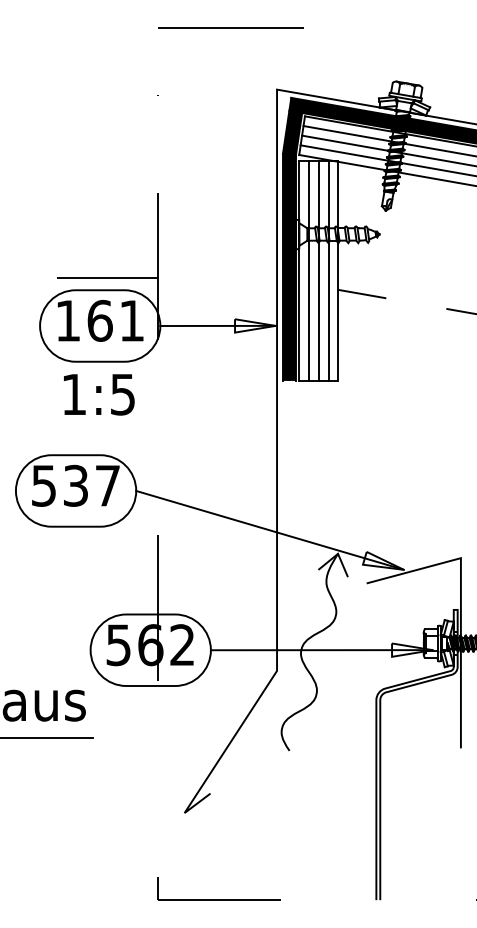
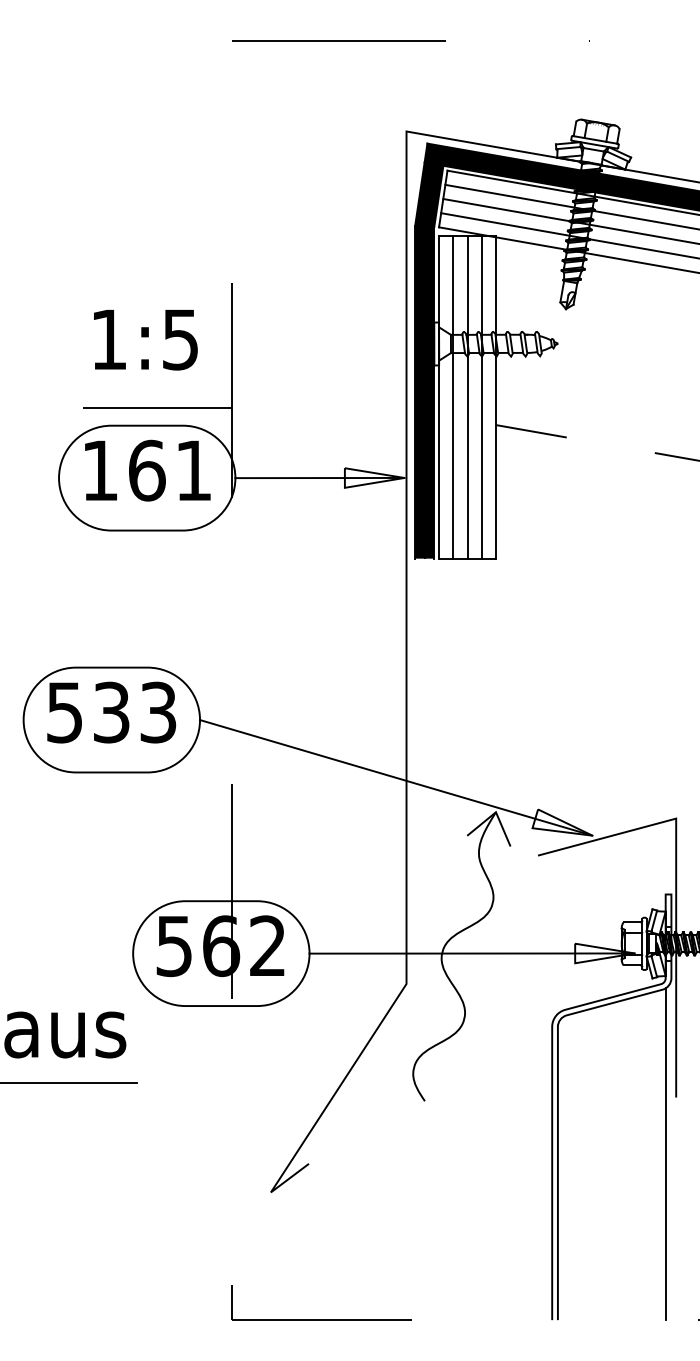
text: (99, 394) -> (146, 339), moved
text: (107, 485) -> (157, 712), 537 -> 533
line: (453, 786) -> (665, 1153), added

